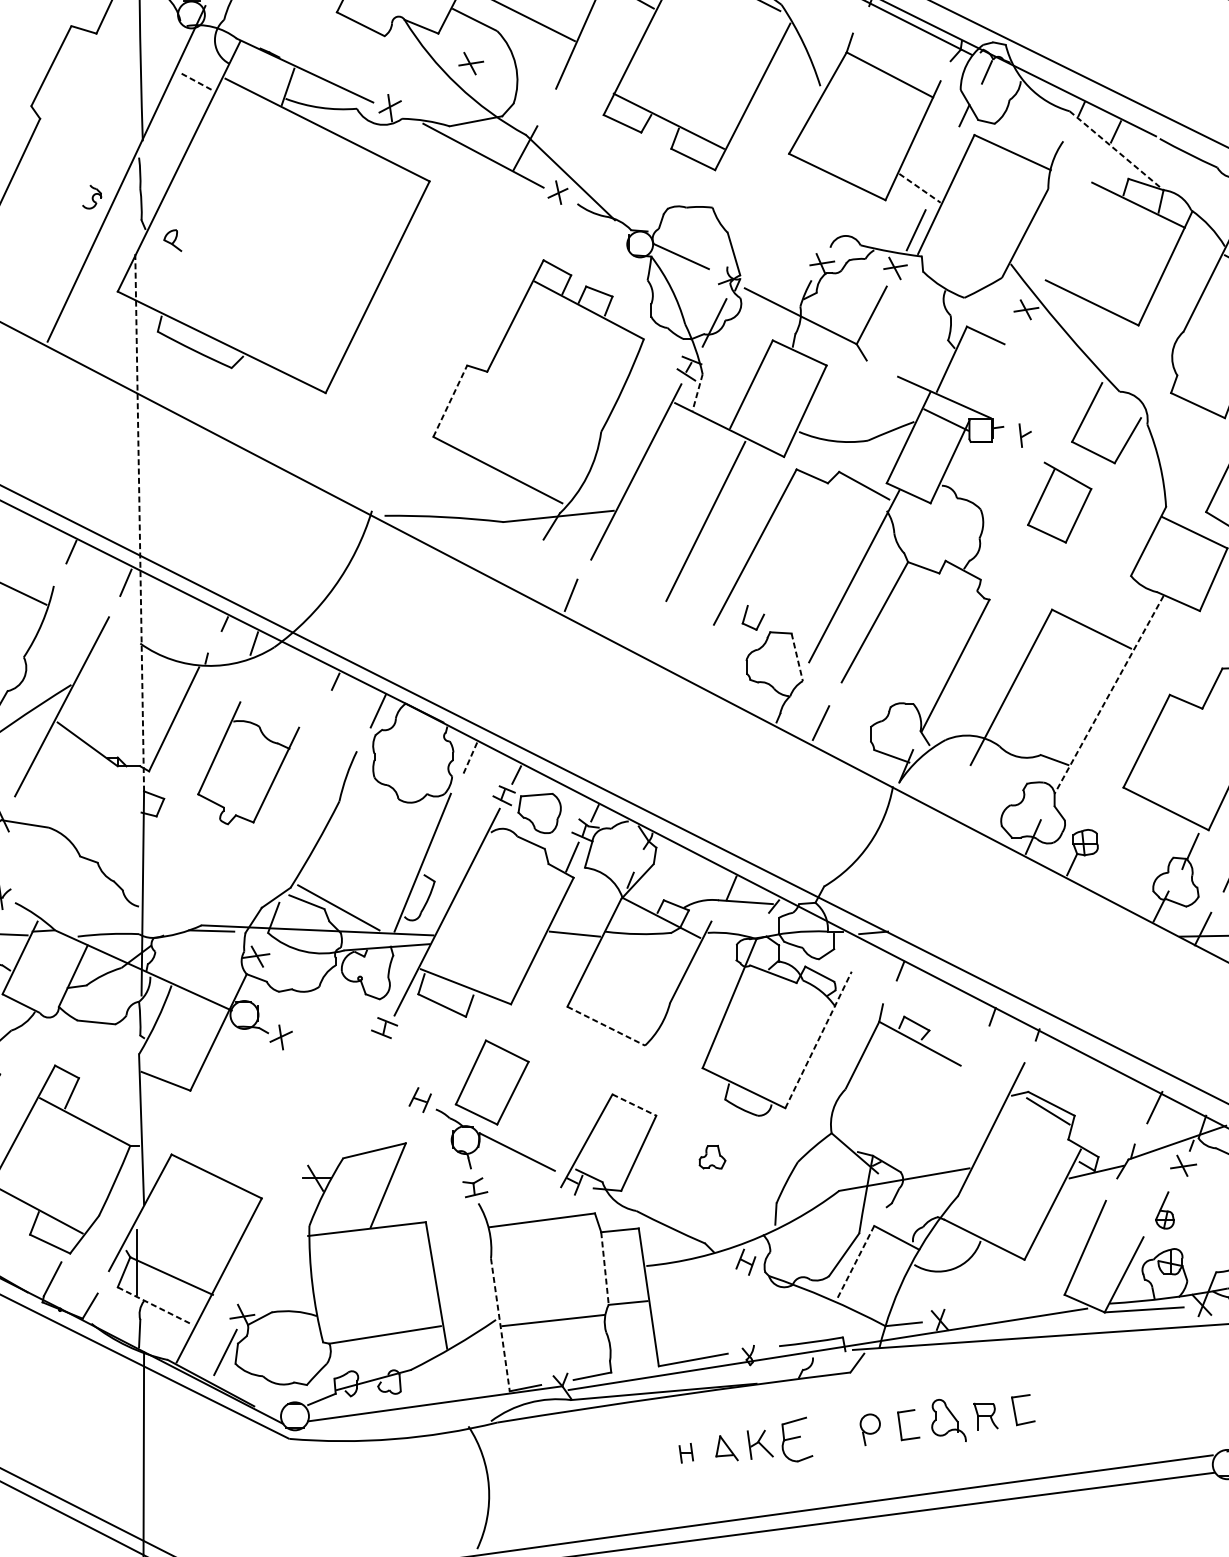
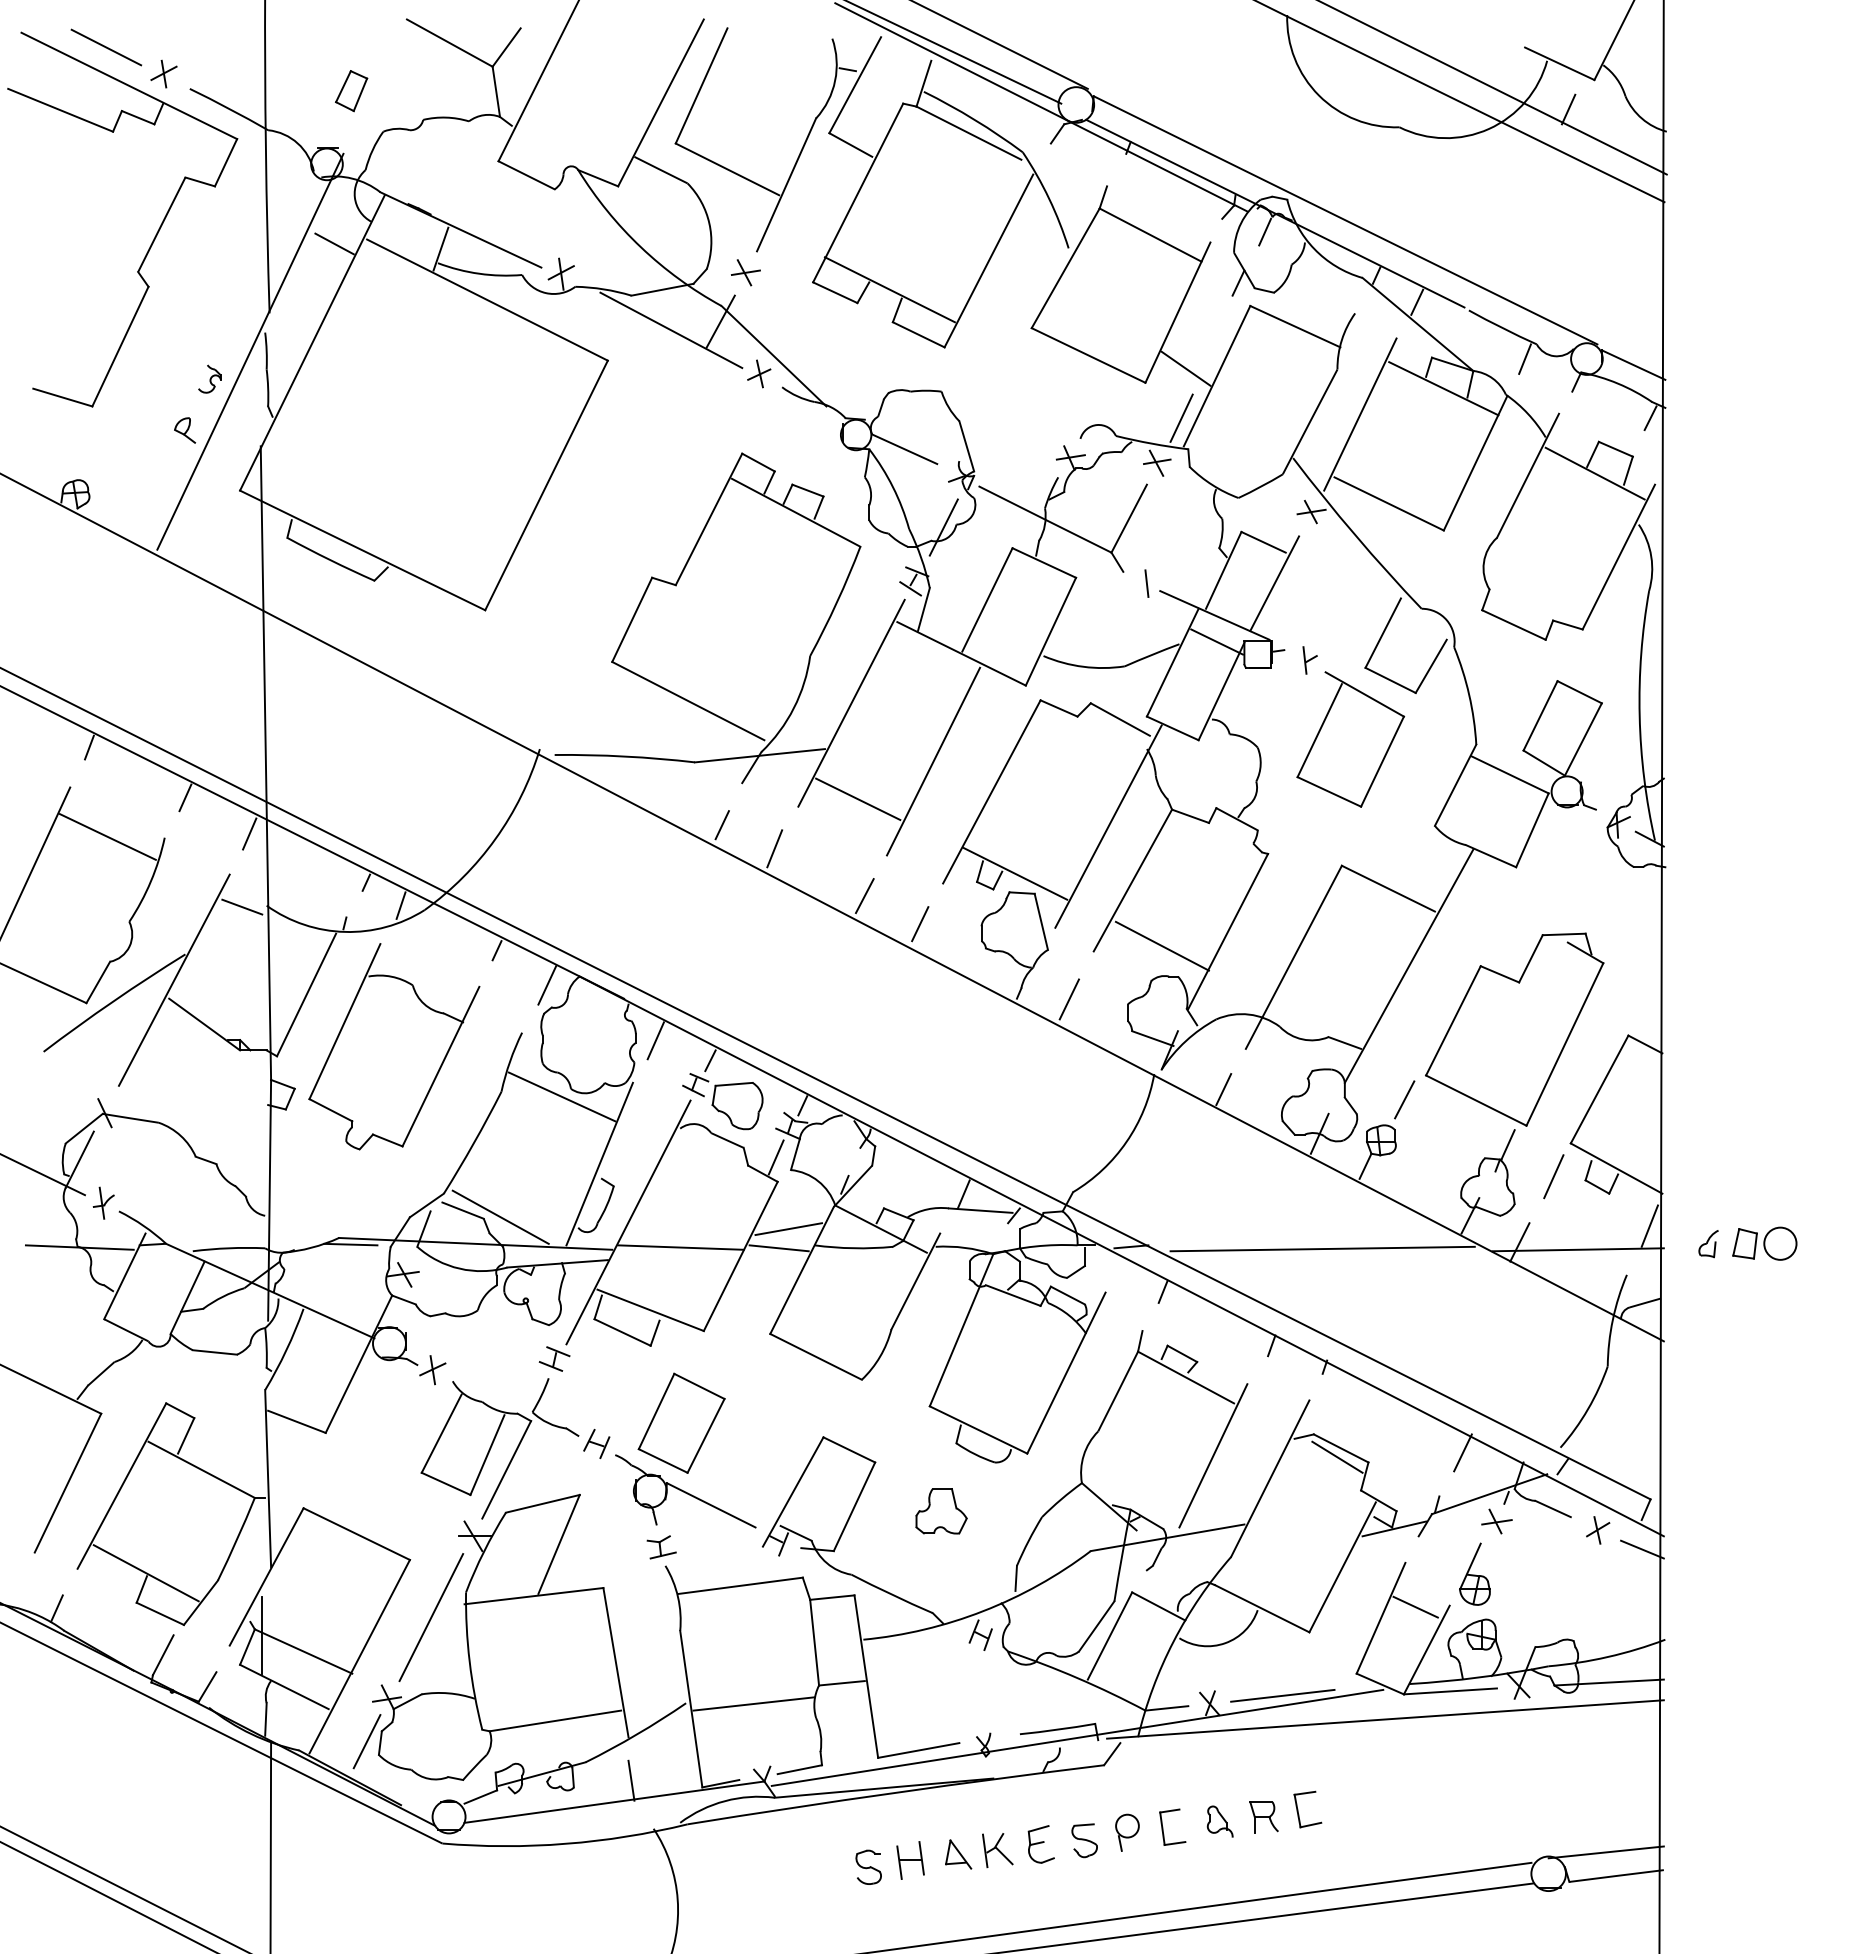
part: (470, 63) -> (745, 272), moved
line: (197, 82) -> (334, 243), dashed -> solid
line: (1117, 150) -> (1418, 324), dashed -> solid
line: (1206, 179) -> (1524, 358), added
line: (920, 188) -> (1186, 368), dashed -> solid
line: (1067, 227) -> (1360, 414), added
part: (173, 240) -> (185, 430), moved
line: (886, 370) -> (1146, 583), added
line: (994, 370) -> (1274, 583), added
line: (697, 393) -> (923, 610), dashed -> solid
line: (450, 400) -> (632, 619), dashed -> solid
part: (1059, 502) -> (1350, 739), size x1.43
line: (139, 523) -> (265, 763), dashed -> solid
line: (642, 552) -> (858, 798), added
line: (526, 575) -> (721, 825), added
line: (775, 616) -> (1015, 873), added
line: (647, 635) -> (864, 896), added
line: (119, 644) -> (242, 906), added
line: (797, 657) -> (1041, 921), dashed -> solid
line: (694, 659) -> (920, 924), added
line: (899, 677) -> (1161, 945), added
line: (1108, 695) -> (1408, 966), dashed -> solid
line: (470, 758) -> (655, 1041), dashed -> solid
part: (248, 763) -> (394, 1046), size x1.43
line: (951, 799) -> (1223, 1089), added
line: (390, 805) -> (561, 1096), added
line: (1105, 807) -> (1404, 1099), added
line: (582, 918) -> (788, 1229), added
line: (491, 933) -> (680, 1247), added
line: (1035, 934) -> (1322, 1248), added
line: (606, 1026) -> (816, 1357), dashed -> solid
line: (818, 1040) -> (1066, 1373), dashed -> solid
part: (331, 1102) -> (492, 1446), added
line: (634, 1104) -> (849, 1449), dashed -> solid
line: (943, 1109) -> (1213, 1455), added
part: (712, 1157) -> (941, 1511), size x1.67
part: (1164, 1209) -> (1474, 1573), size x1.43
line: (1114, 1237) -> (1415, 1606), added
line: (280, 1247) -> (431, 1617), added
line: (855, 1263) -> (1110, 1636), dashed -> solid
line: (604, 1269) -> (814, 1643), dashed -> solid
line: (155, 1305) -> (284, 1686), dashed -> solid
line: (1001, 1313) -> (1282, 1695), added
line: (500, 1325) -> (691, 1709), dashed -> solid
line: (449, 1385) -> (631, 1780), added
part: (948, 1420) -> (1219, 1821), size x0.62
part: (833, 1436) -> (1084, 1840), added
part: (796, 1439) -> (1040, 1844), size x0.71
part: (686, 1453) -> (910, 1860), size x1.67
part: (650, 1458) -> (868, 1866), added

